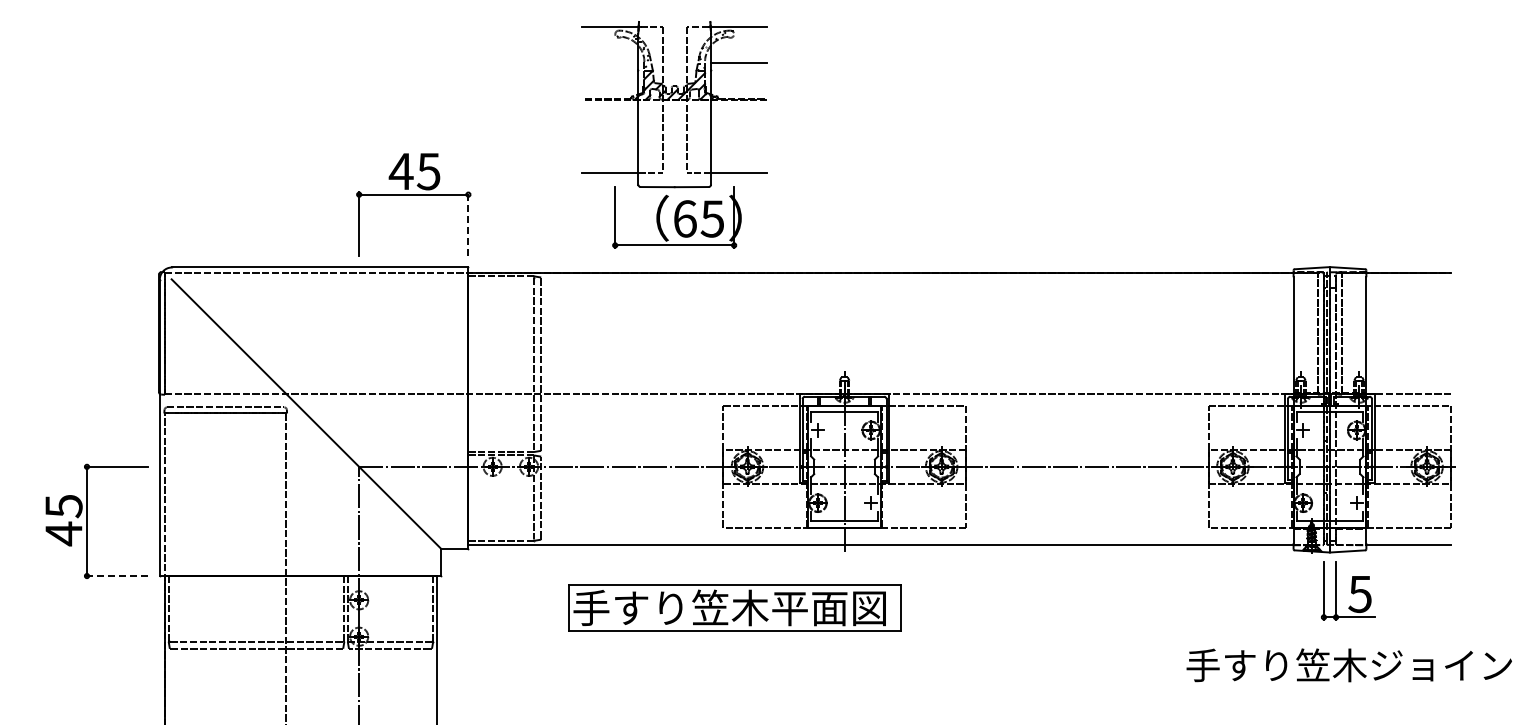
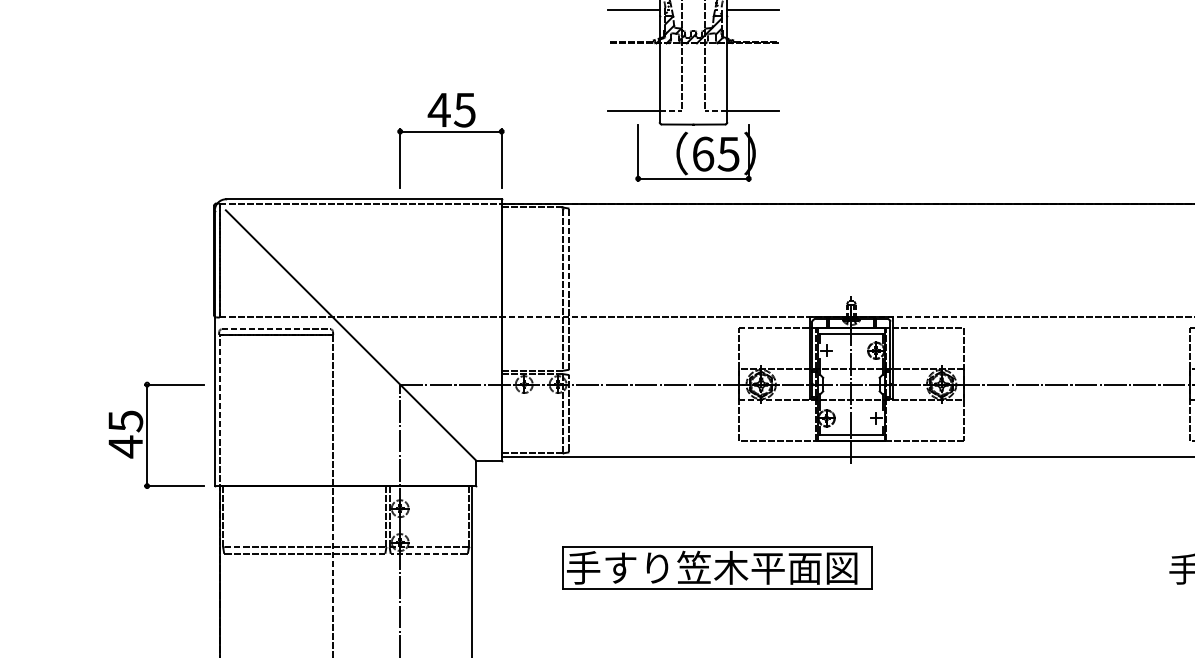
line: (610, 63) -> (633, 9), added
line: (468, 223) -> (501, 158), dashed -> solid
line: (116, 576) -> (174, 486), dashed -> solid
part: (734, 607) -> (716, 567), moved

